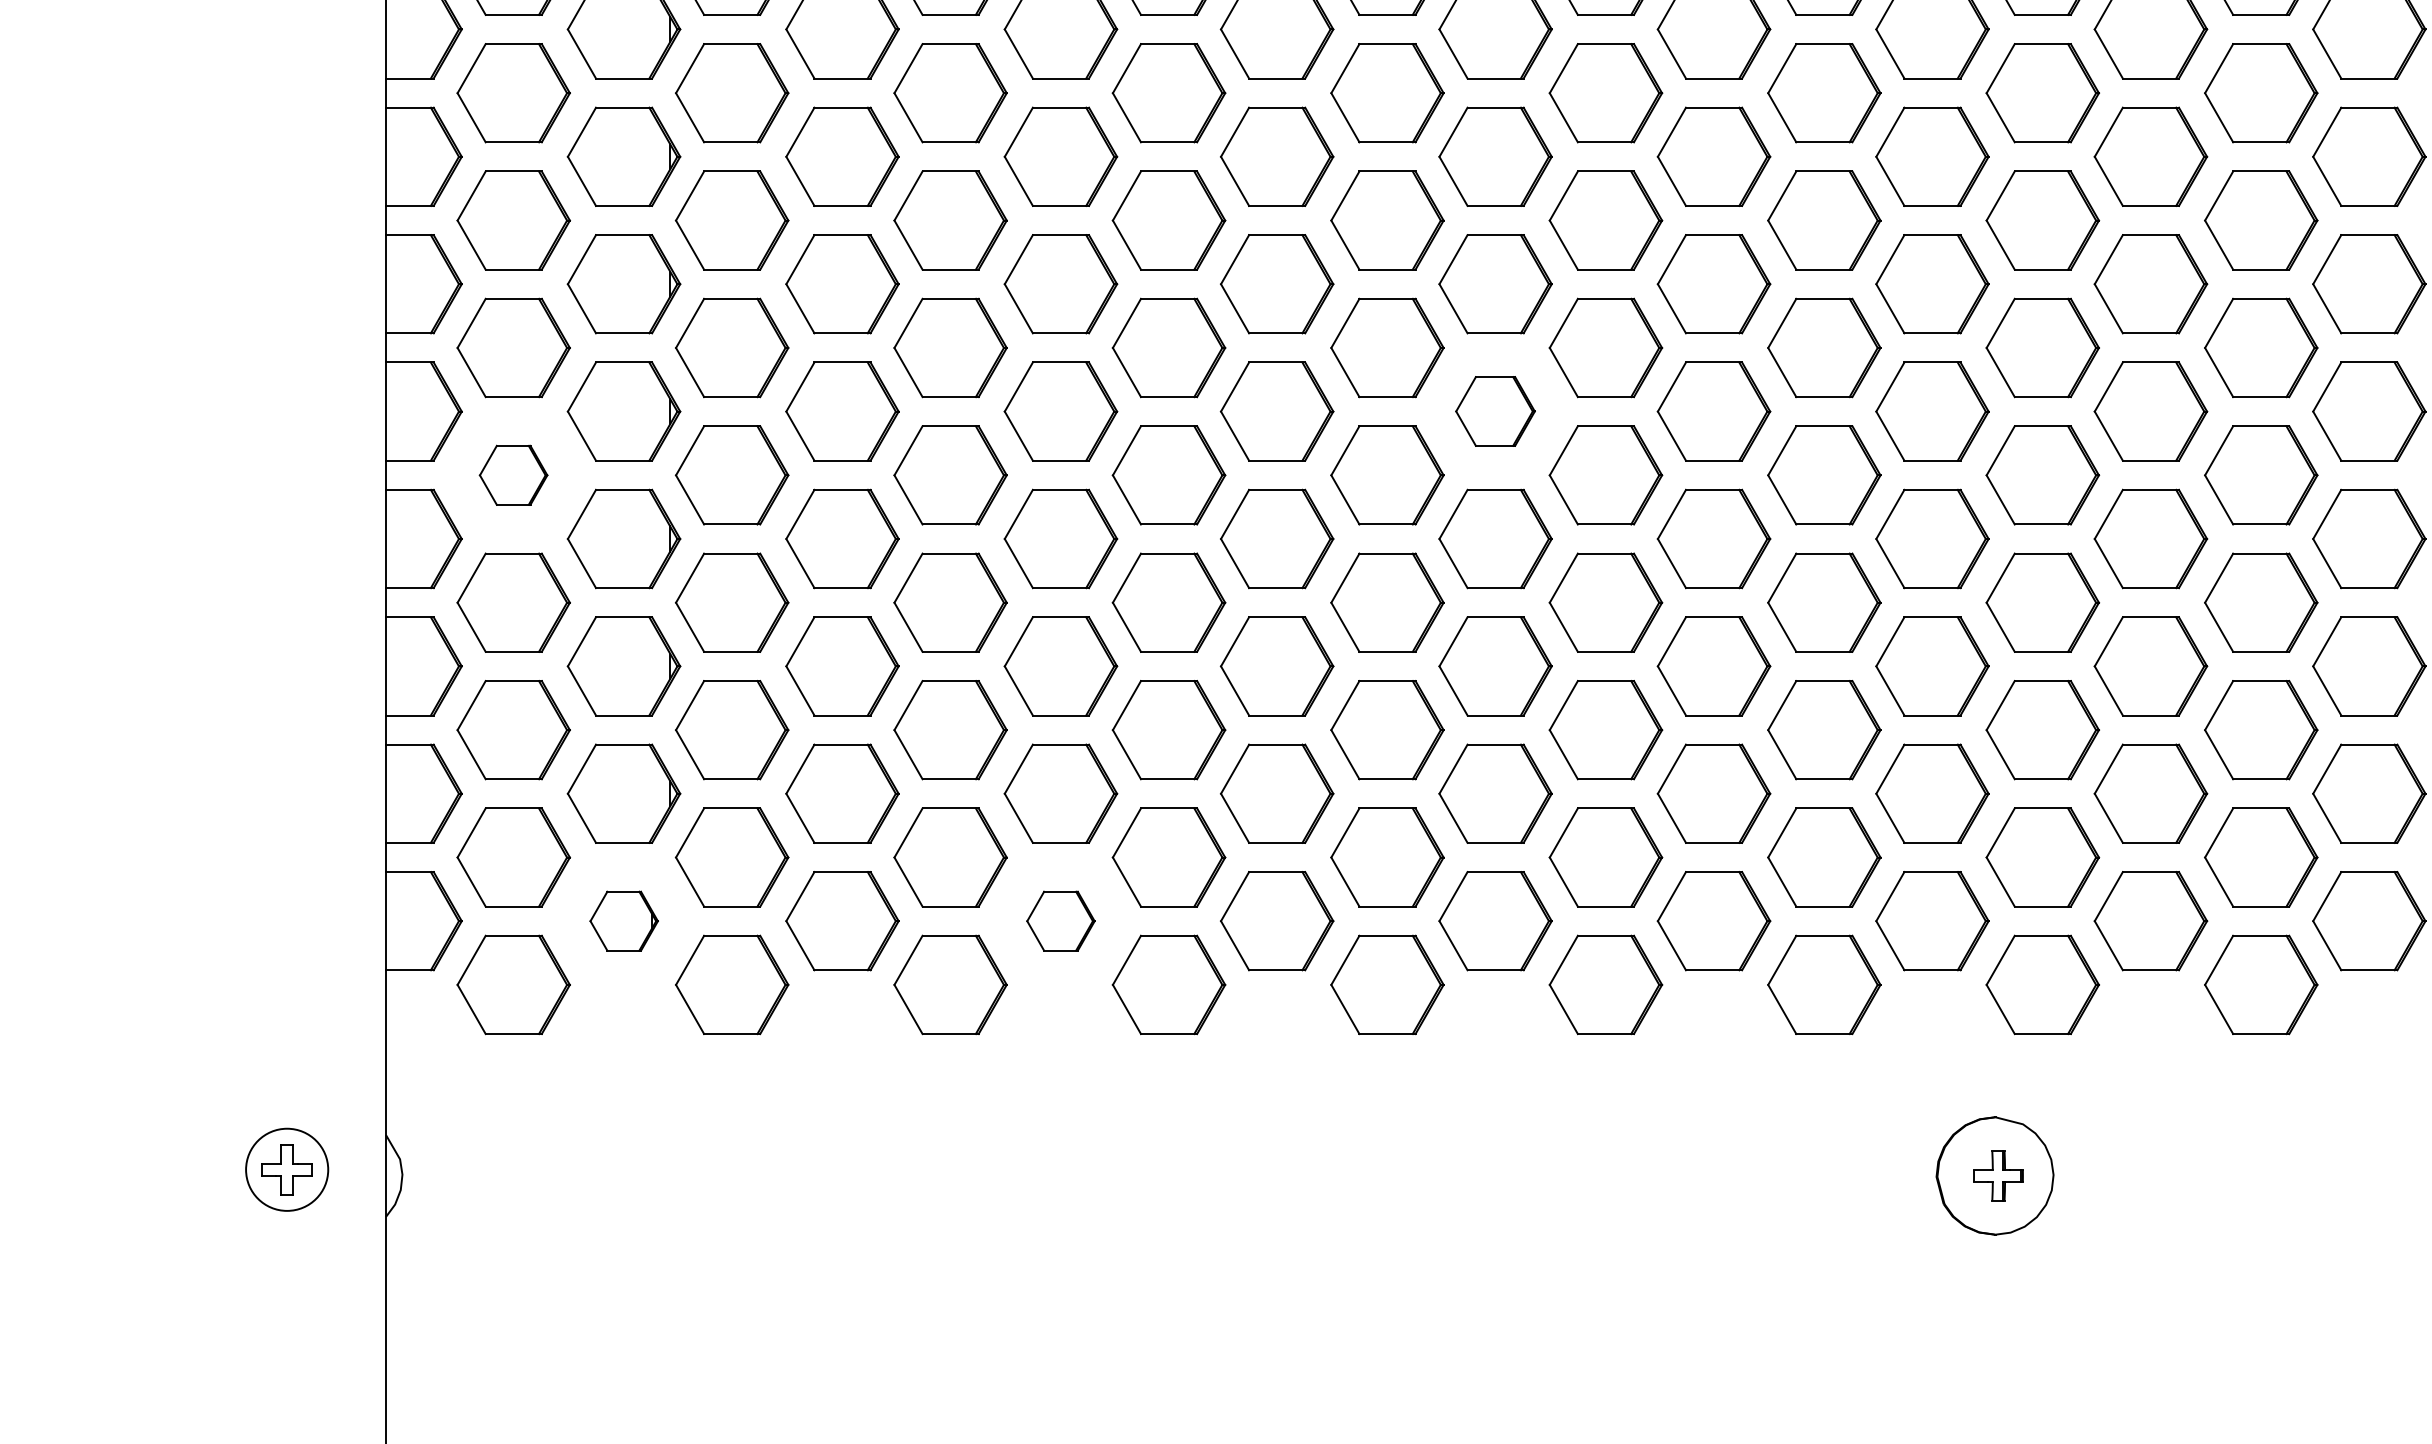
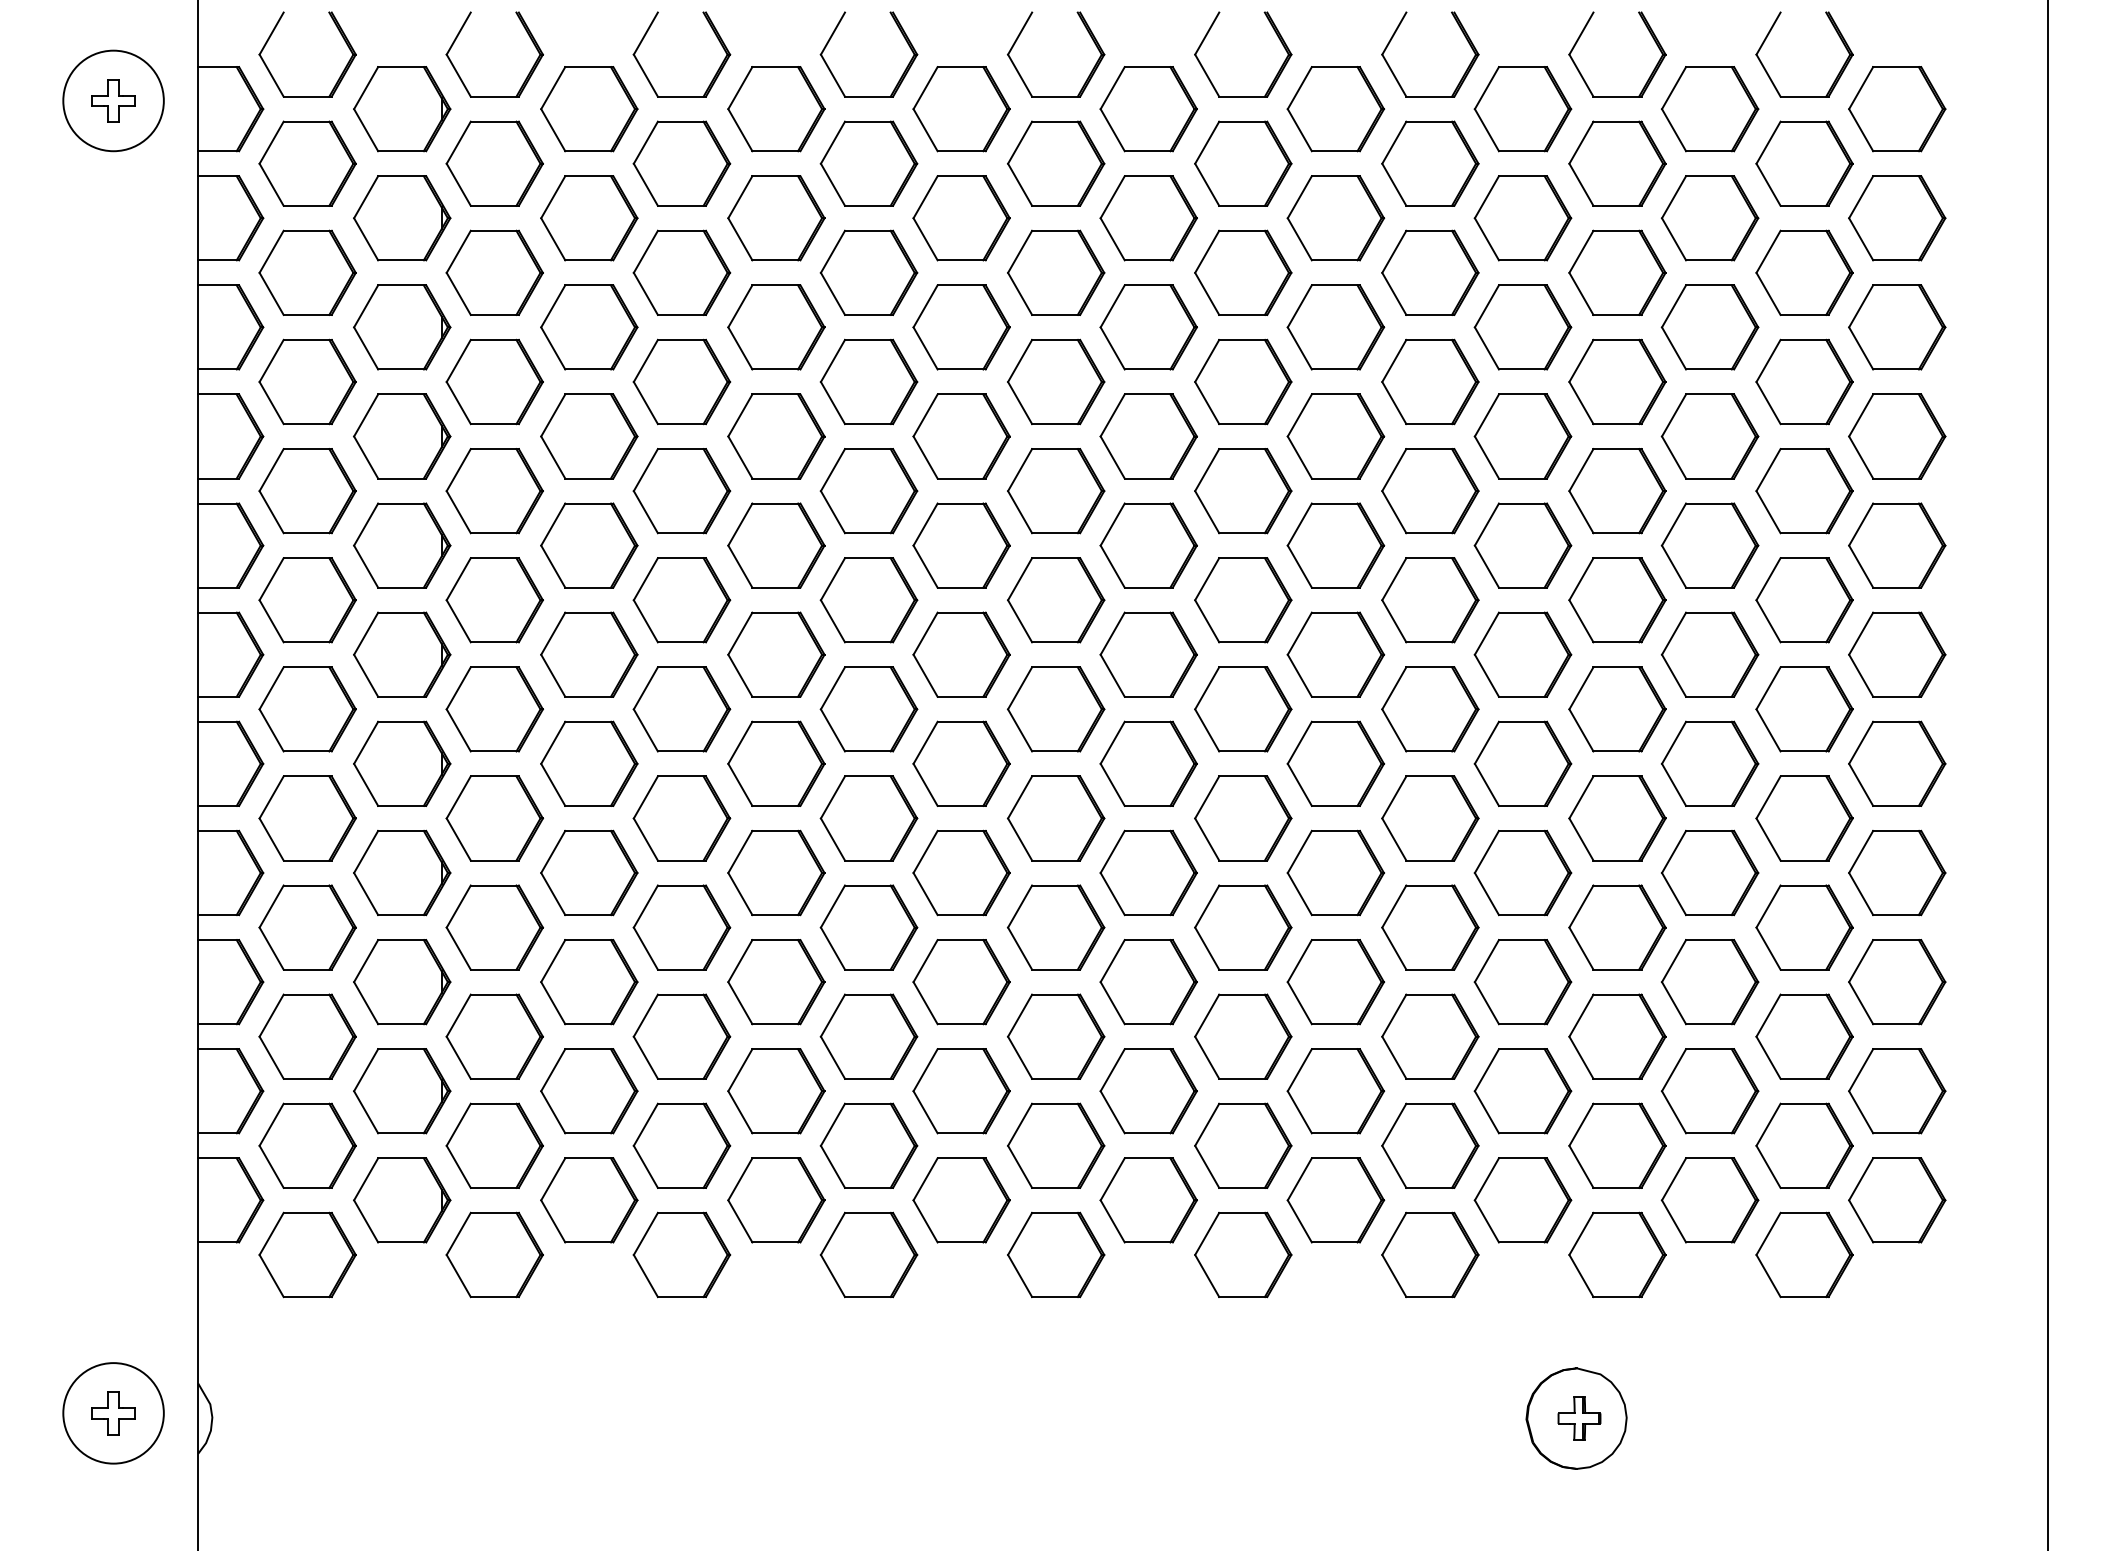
part: (1495, 411) -> (1148, 763), size x1.43
part: (513, 475) -> (307, 818), size x1.67
part: (624, 921) -> (402, 1200), size x1.67
part: (1061, 921) -> (776, 1200), size x1.67
circle: (287, 1169) -> (113, 1413), size x1.43

